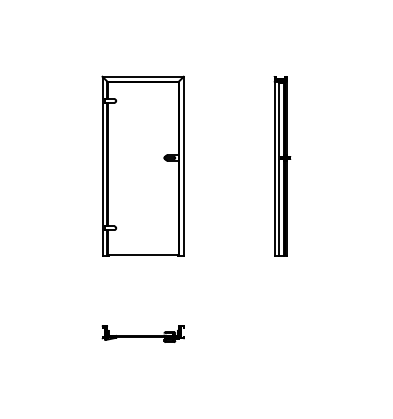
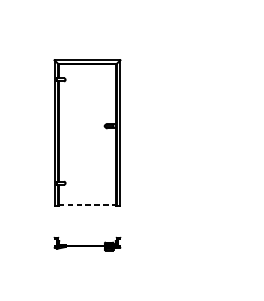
part: (282, 166) -> (200, 133), removed
line: (143, 255) -> (87, 205), solid -> dashed
part: (142, 333) -> (86, 243), moved

